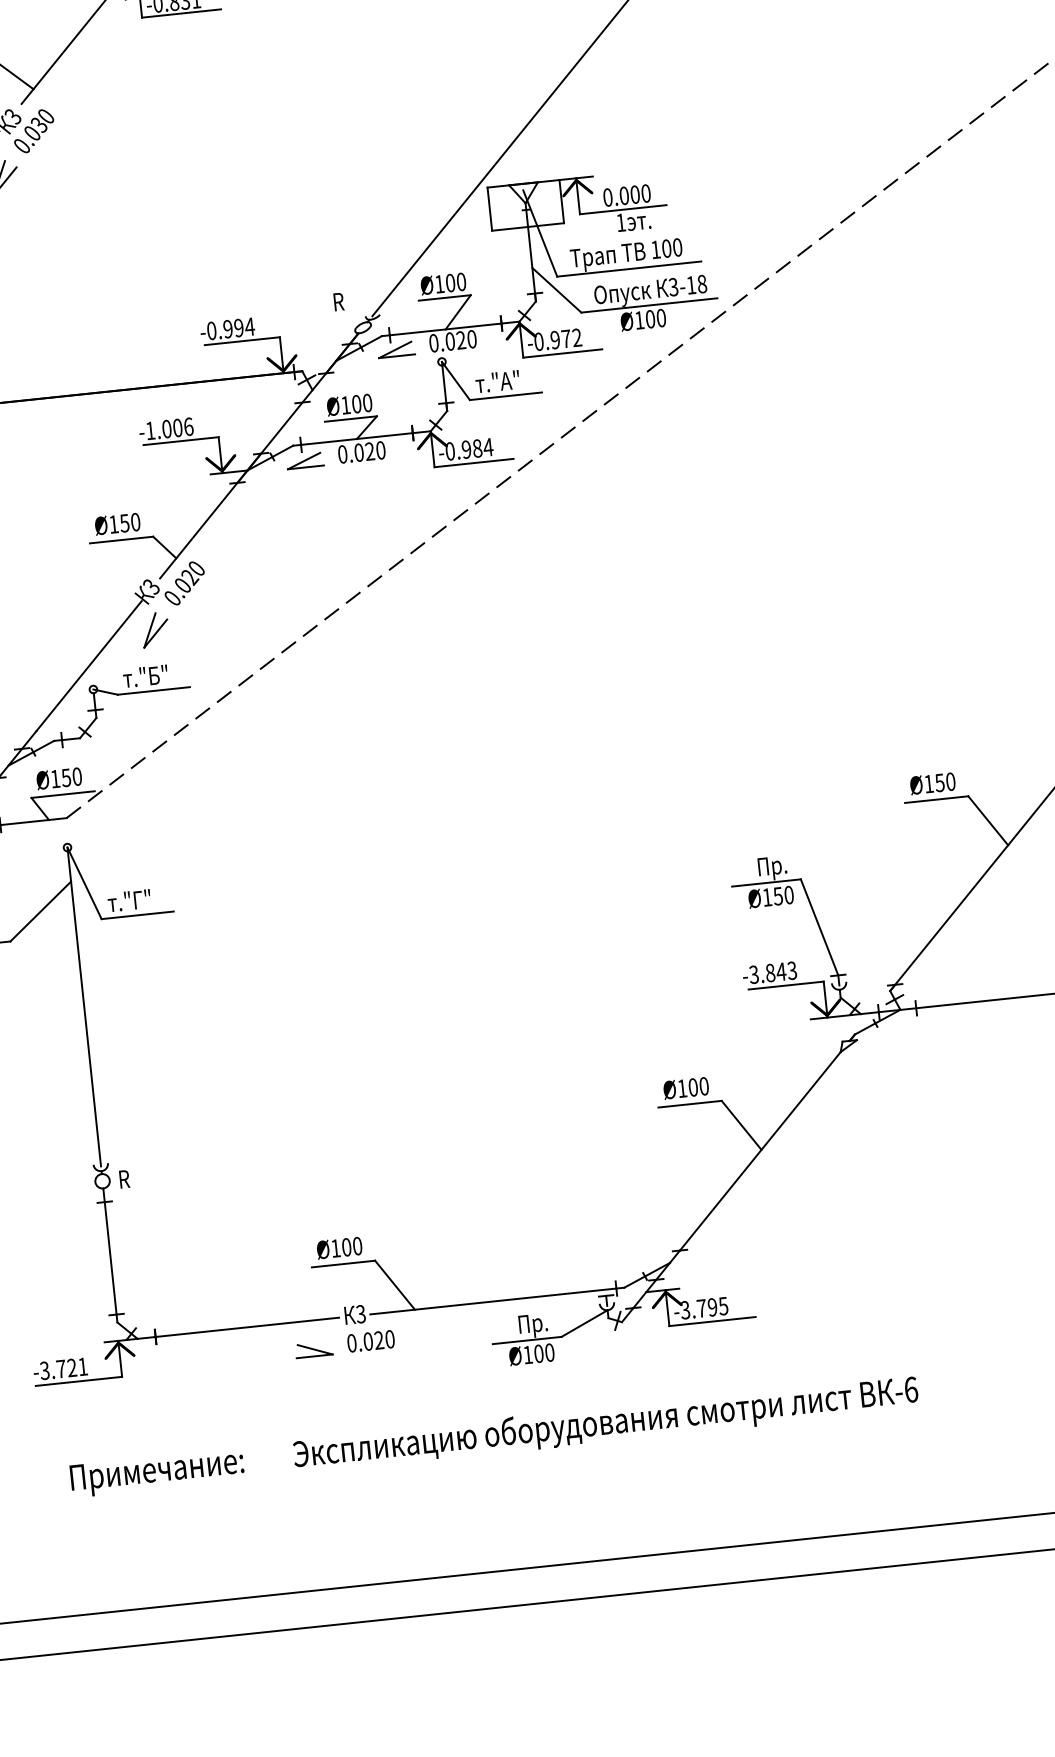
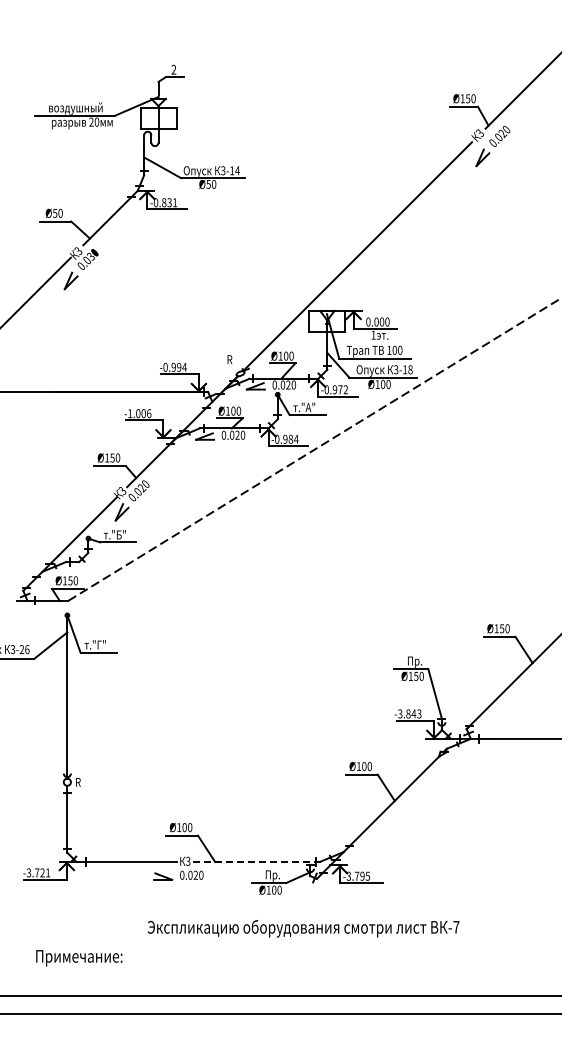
line: (493, 1300) -> (254, 861), solid -> dashed
text: (911, 1388) -> (456, 926), -6 -> -7
text: (157, 1473) -> (79, 958), moved

